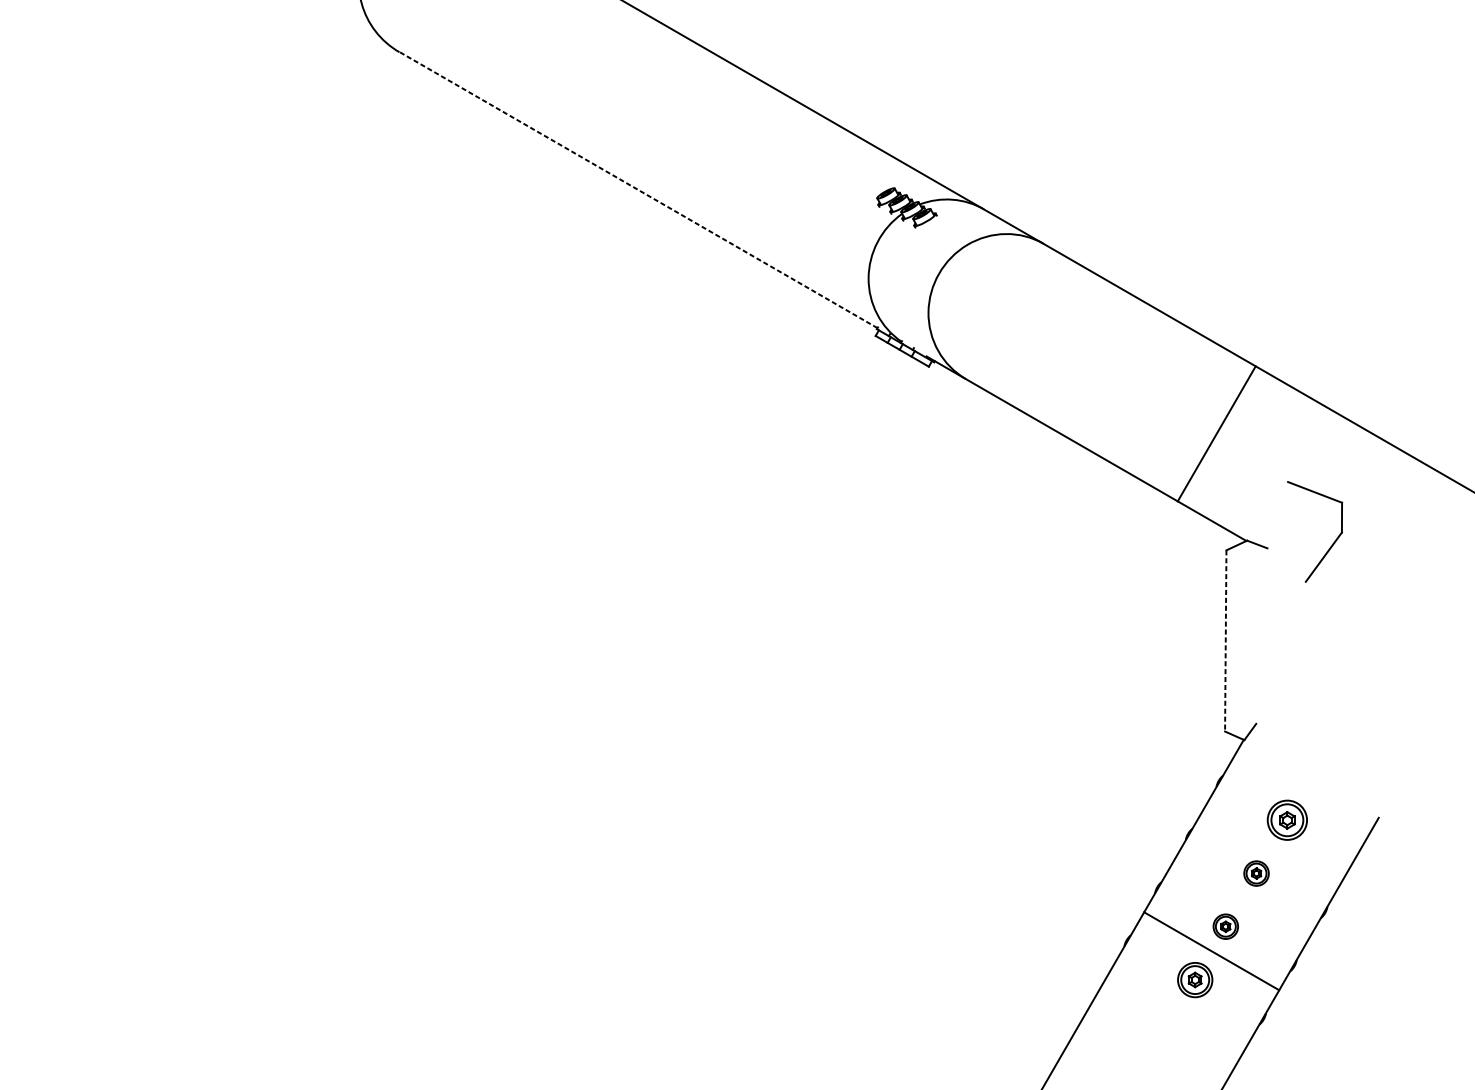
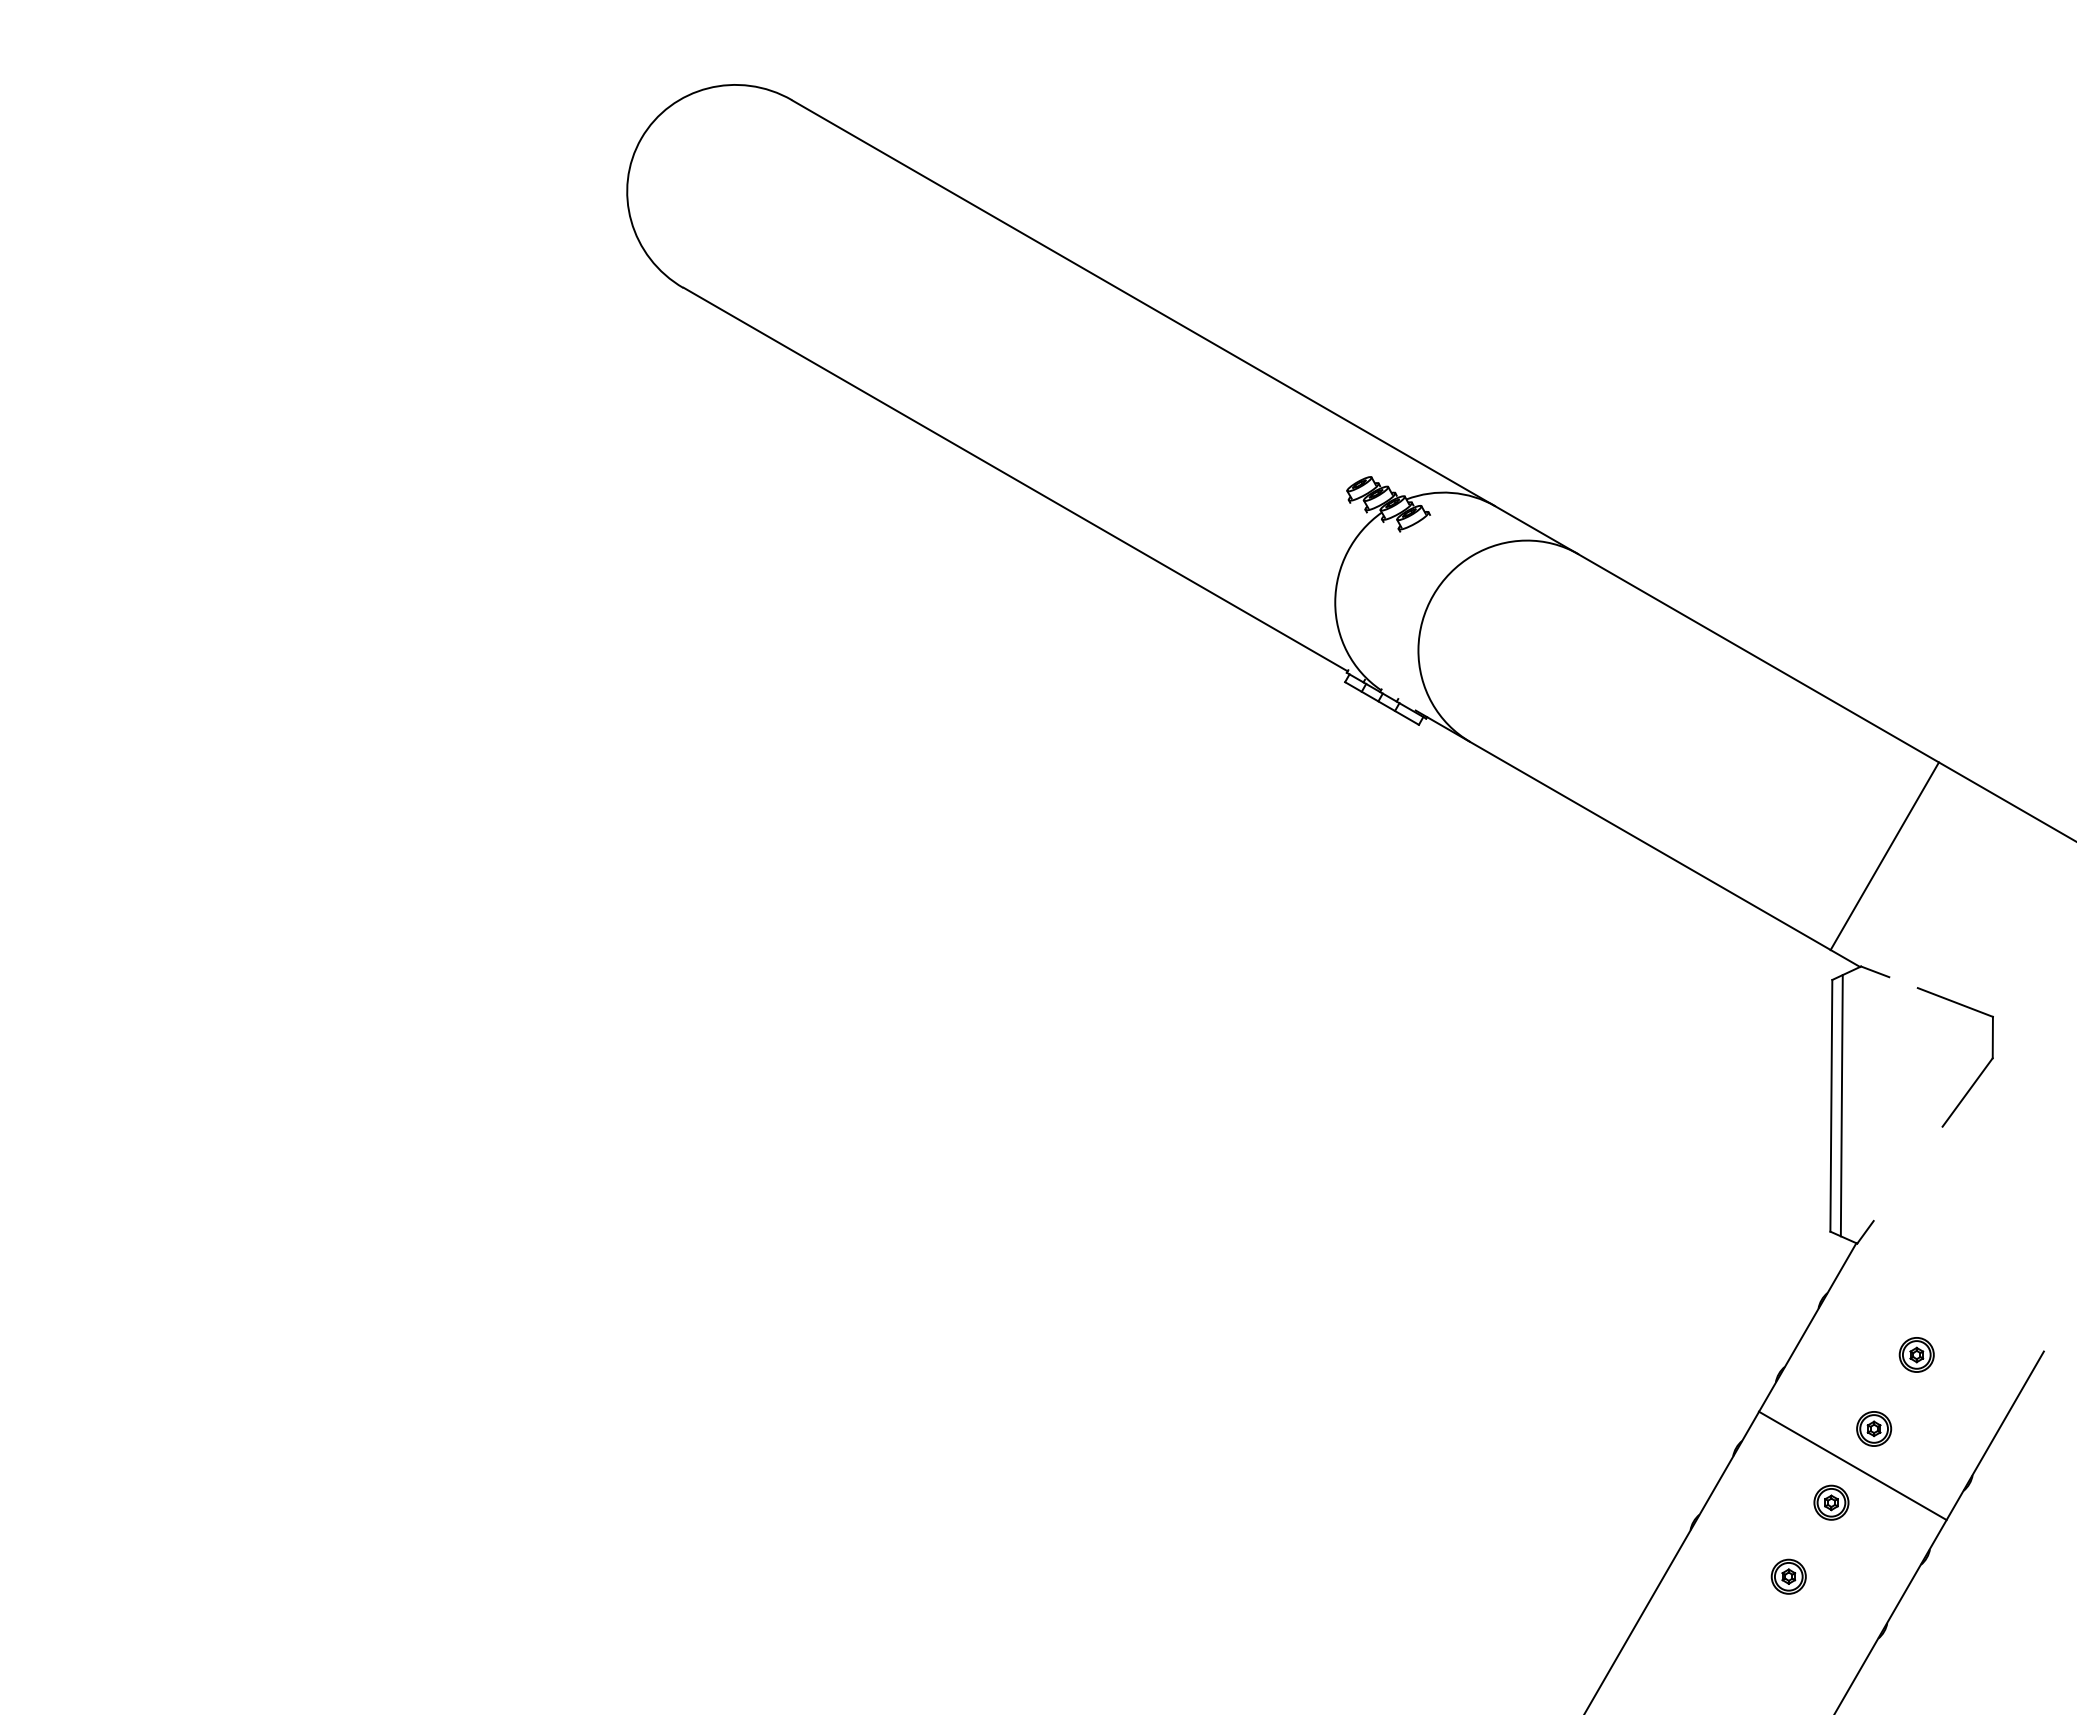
line: (638, 190) -> (1015, 479), dashed -> solid
line: (1216, 434) -> (1884, 856), moved
part: (1331, 544) -> (1978, 1075), moved
line: (1225, 640) -> (1831, 1105), dashed -> solid
line: (1233, 640) -> (1841, 1105), added
part: (1287, 819) -> (1916, 1354), size x0.62
line: (1211, 950) -> (1852, 1465), moved
part: (1194, 979) -> (1788, 1576), size x0.71

